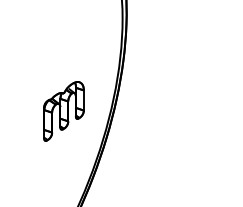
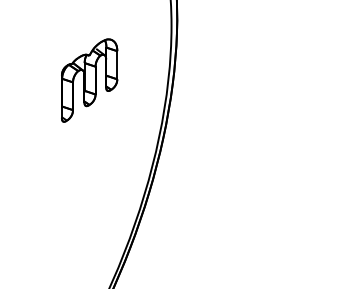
part: (63, 111) -> (89, 80), moved

